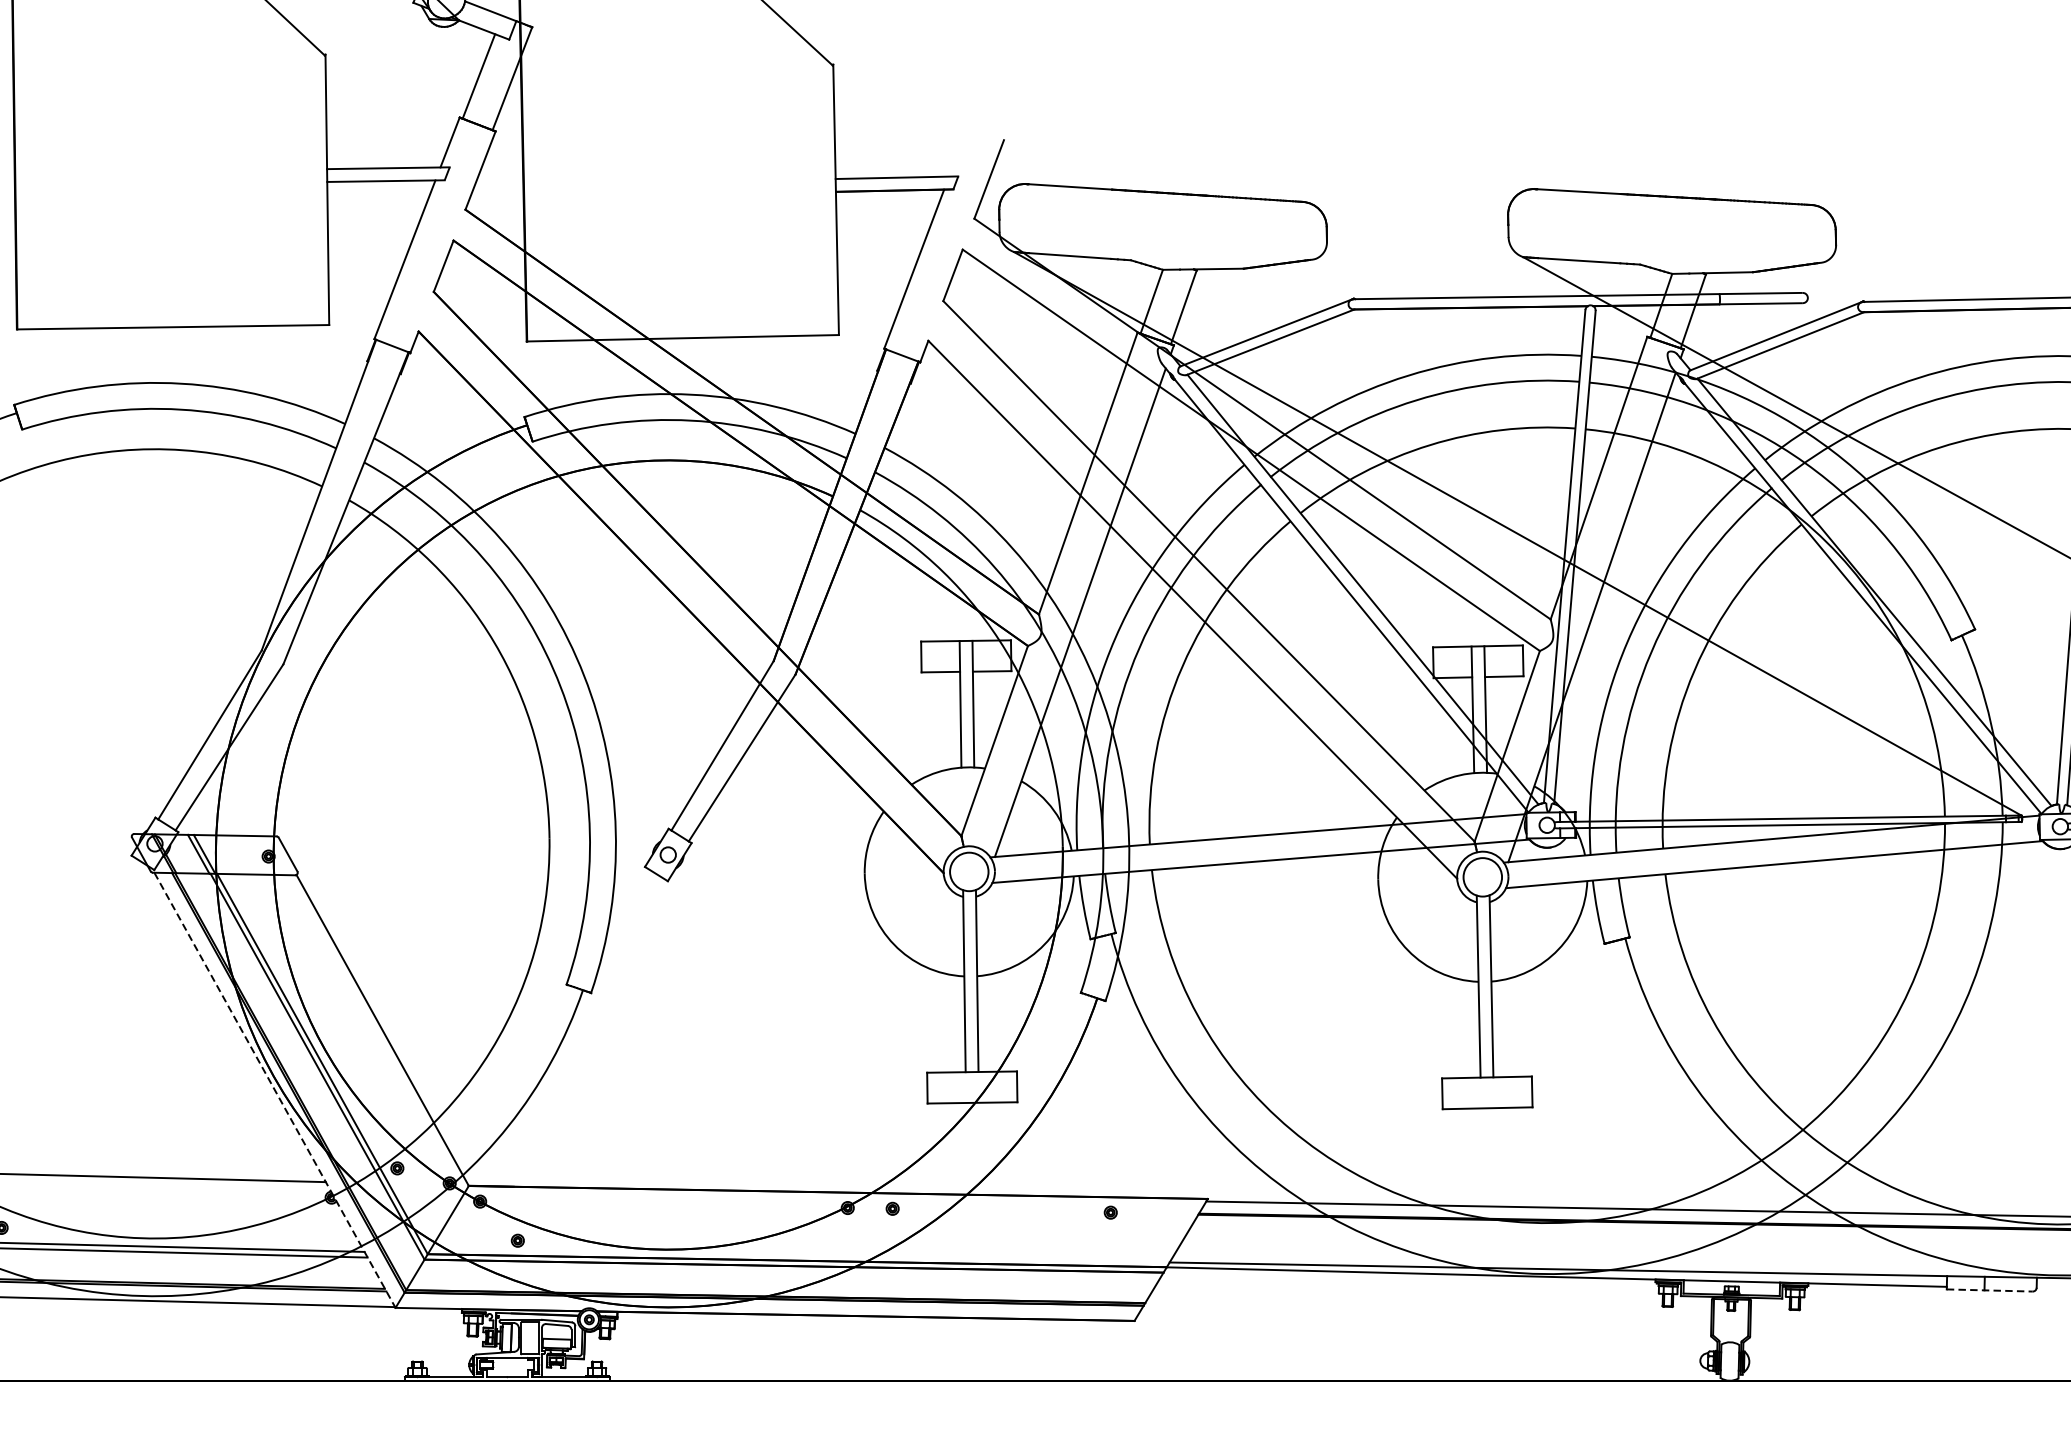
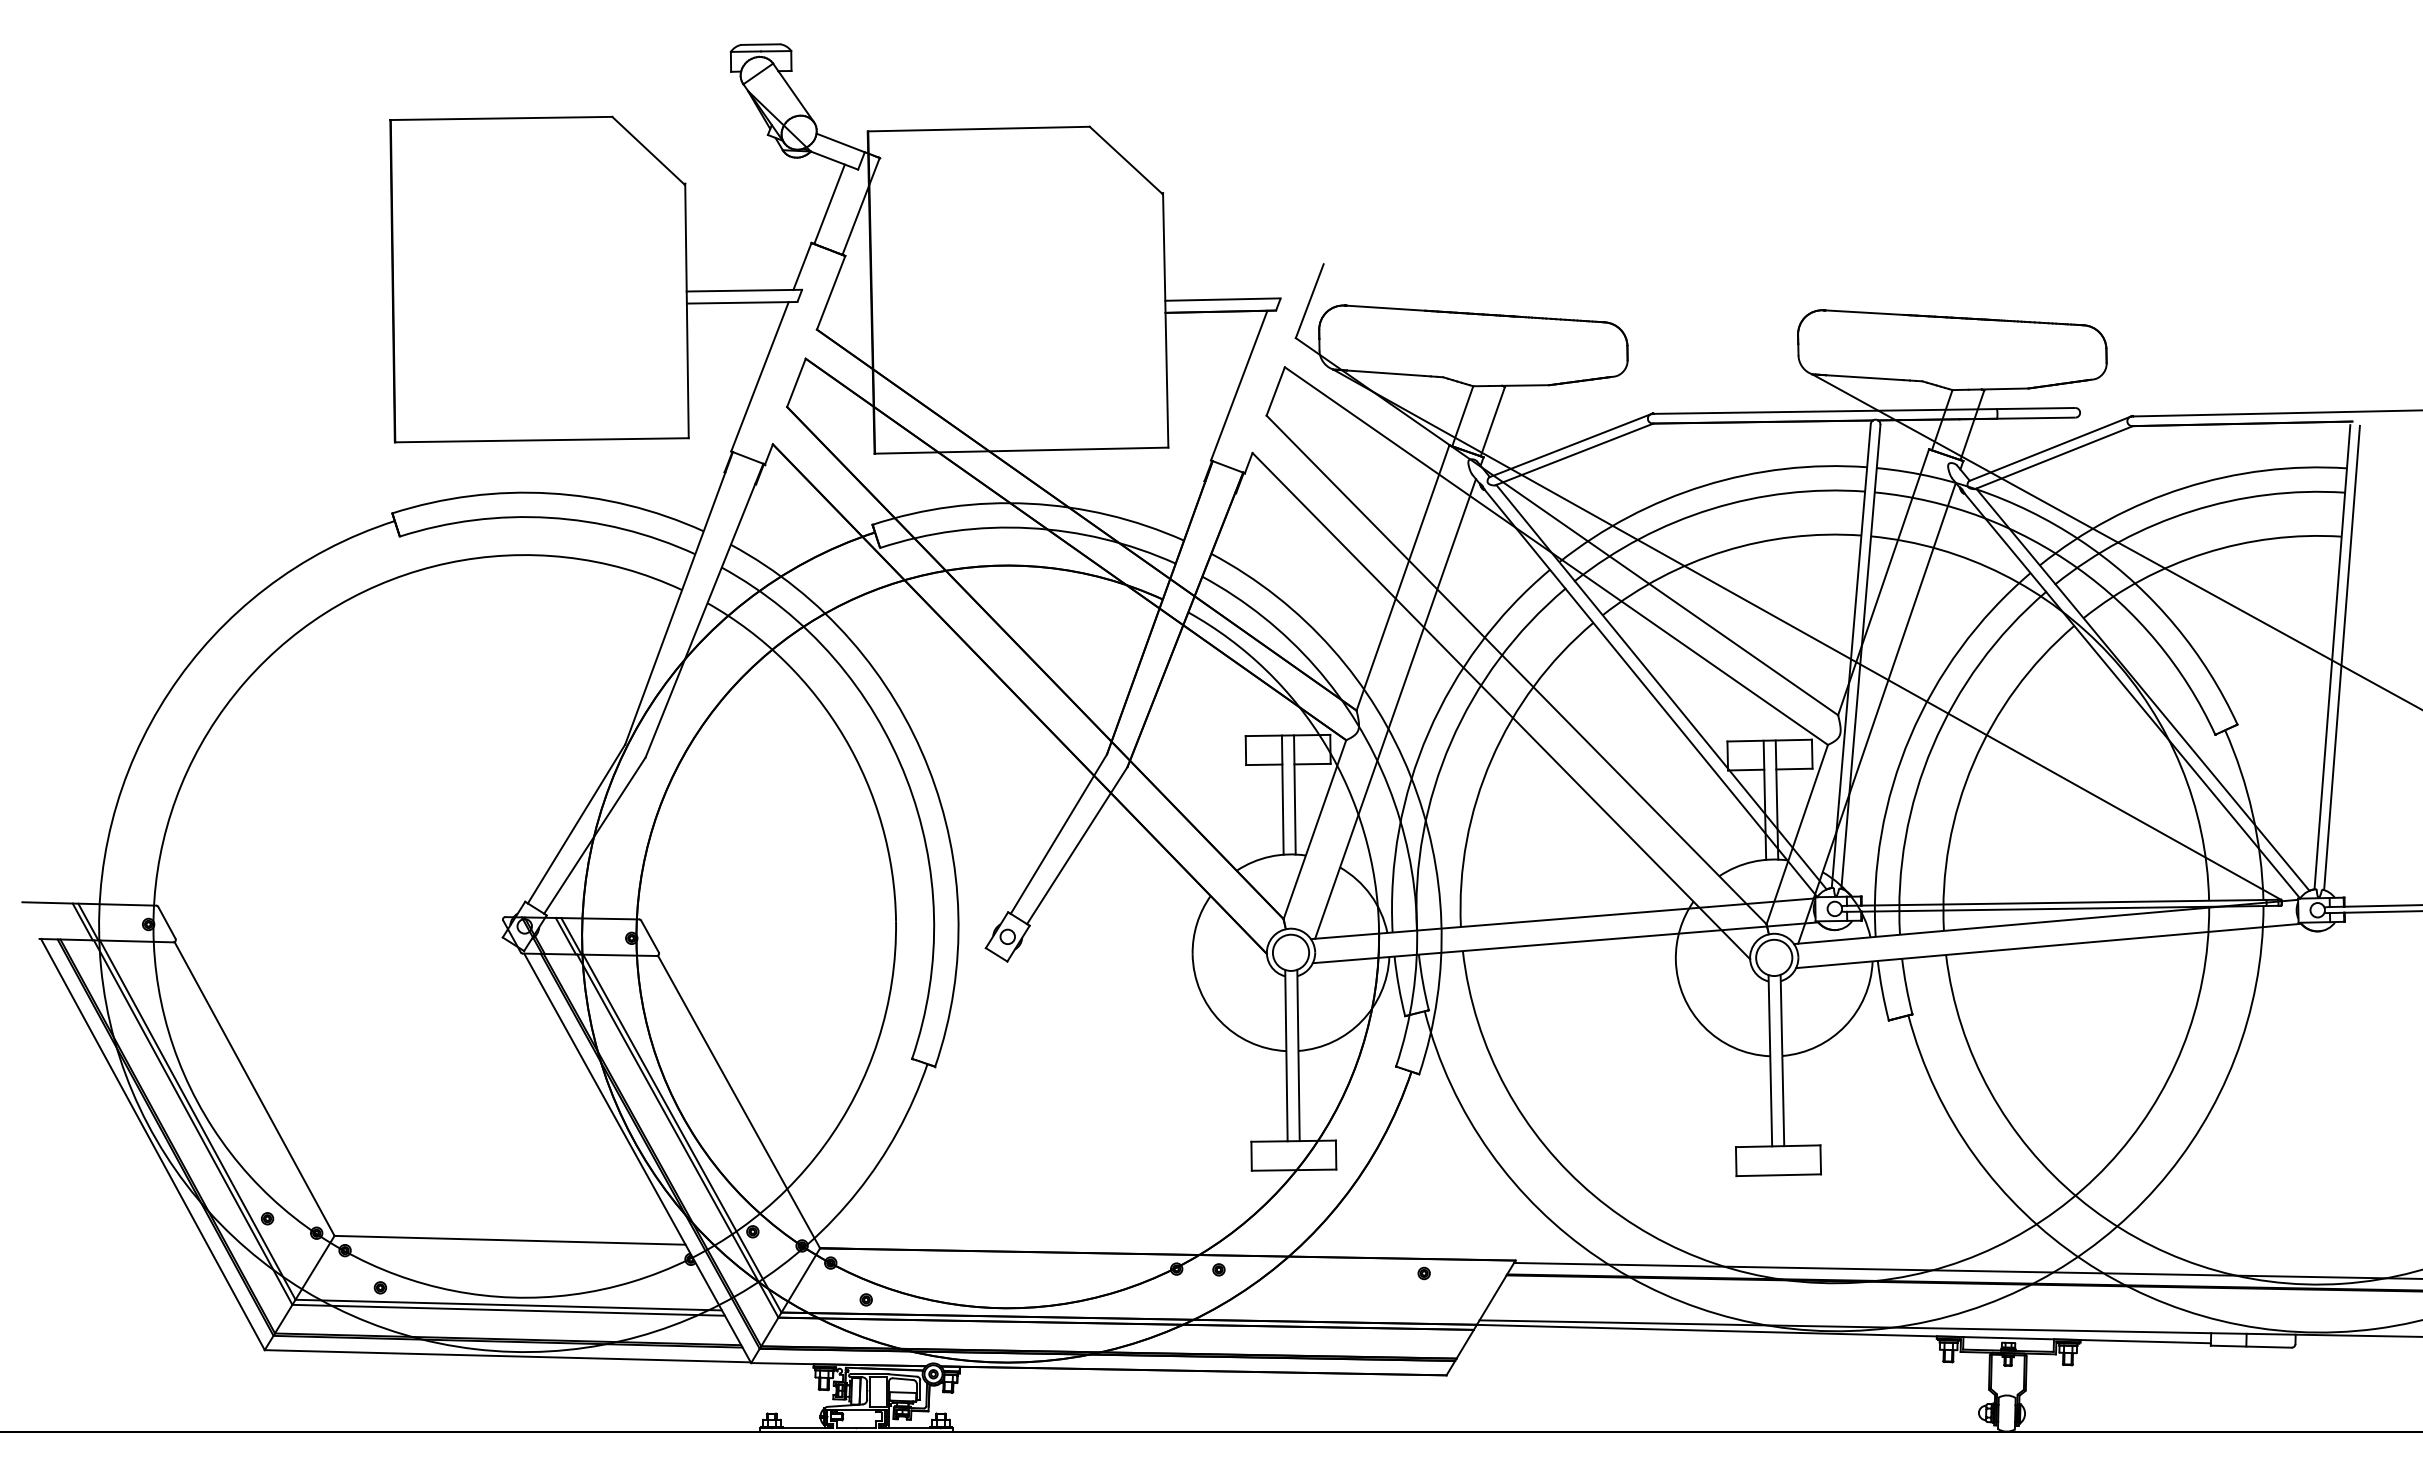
line: (274, 1090) -> (637, 1158), dashed -> solid
line: (1989, 1290) -> (2251, 1346), dashed -> solid

